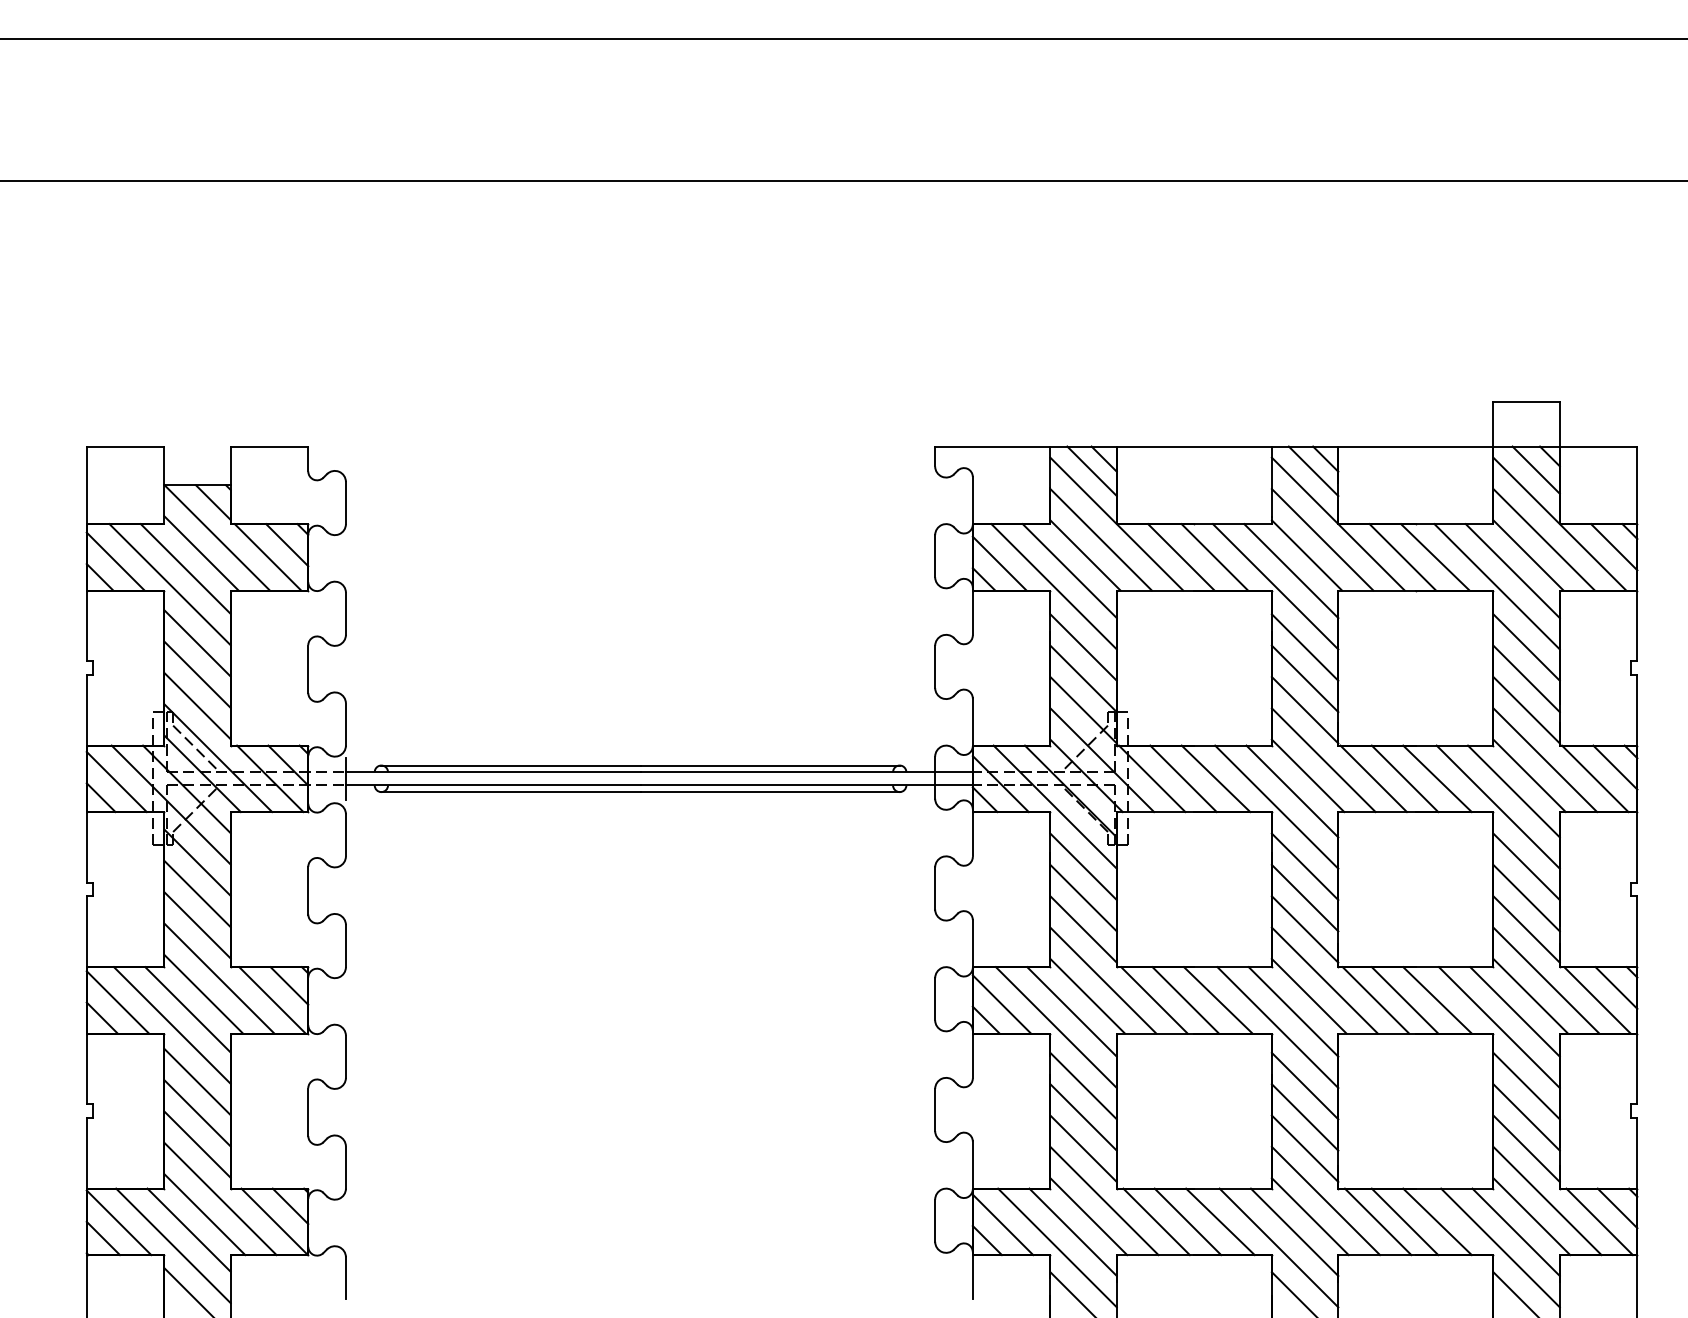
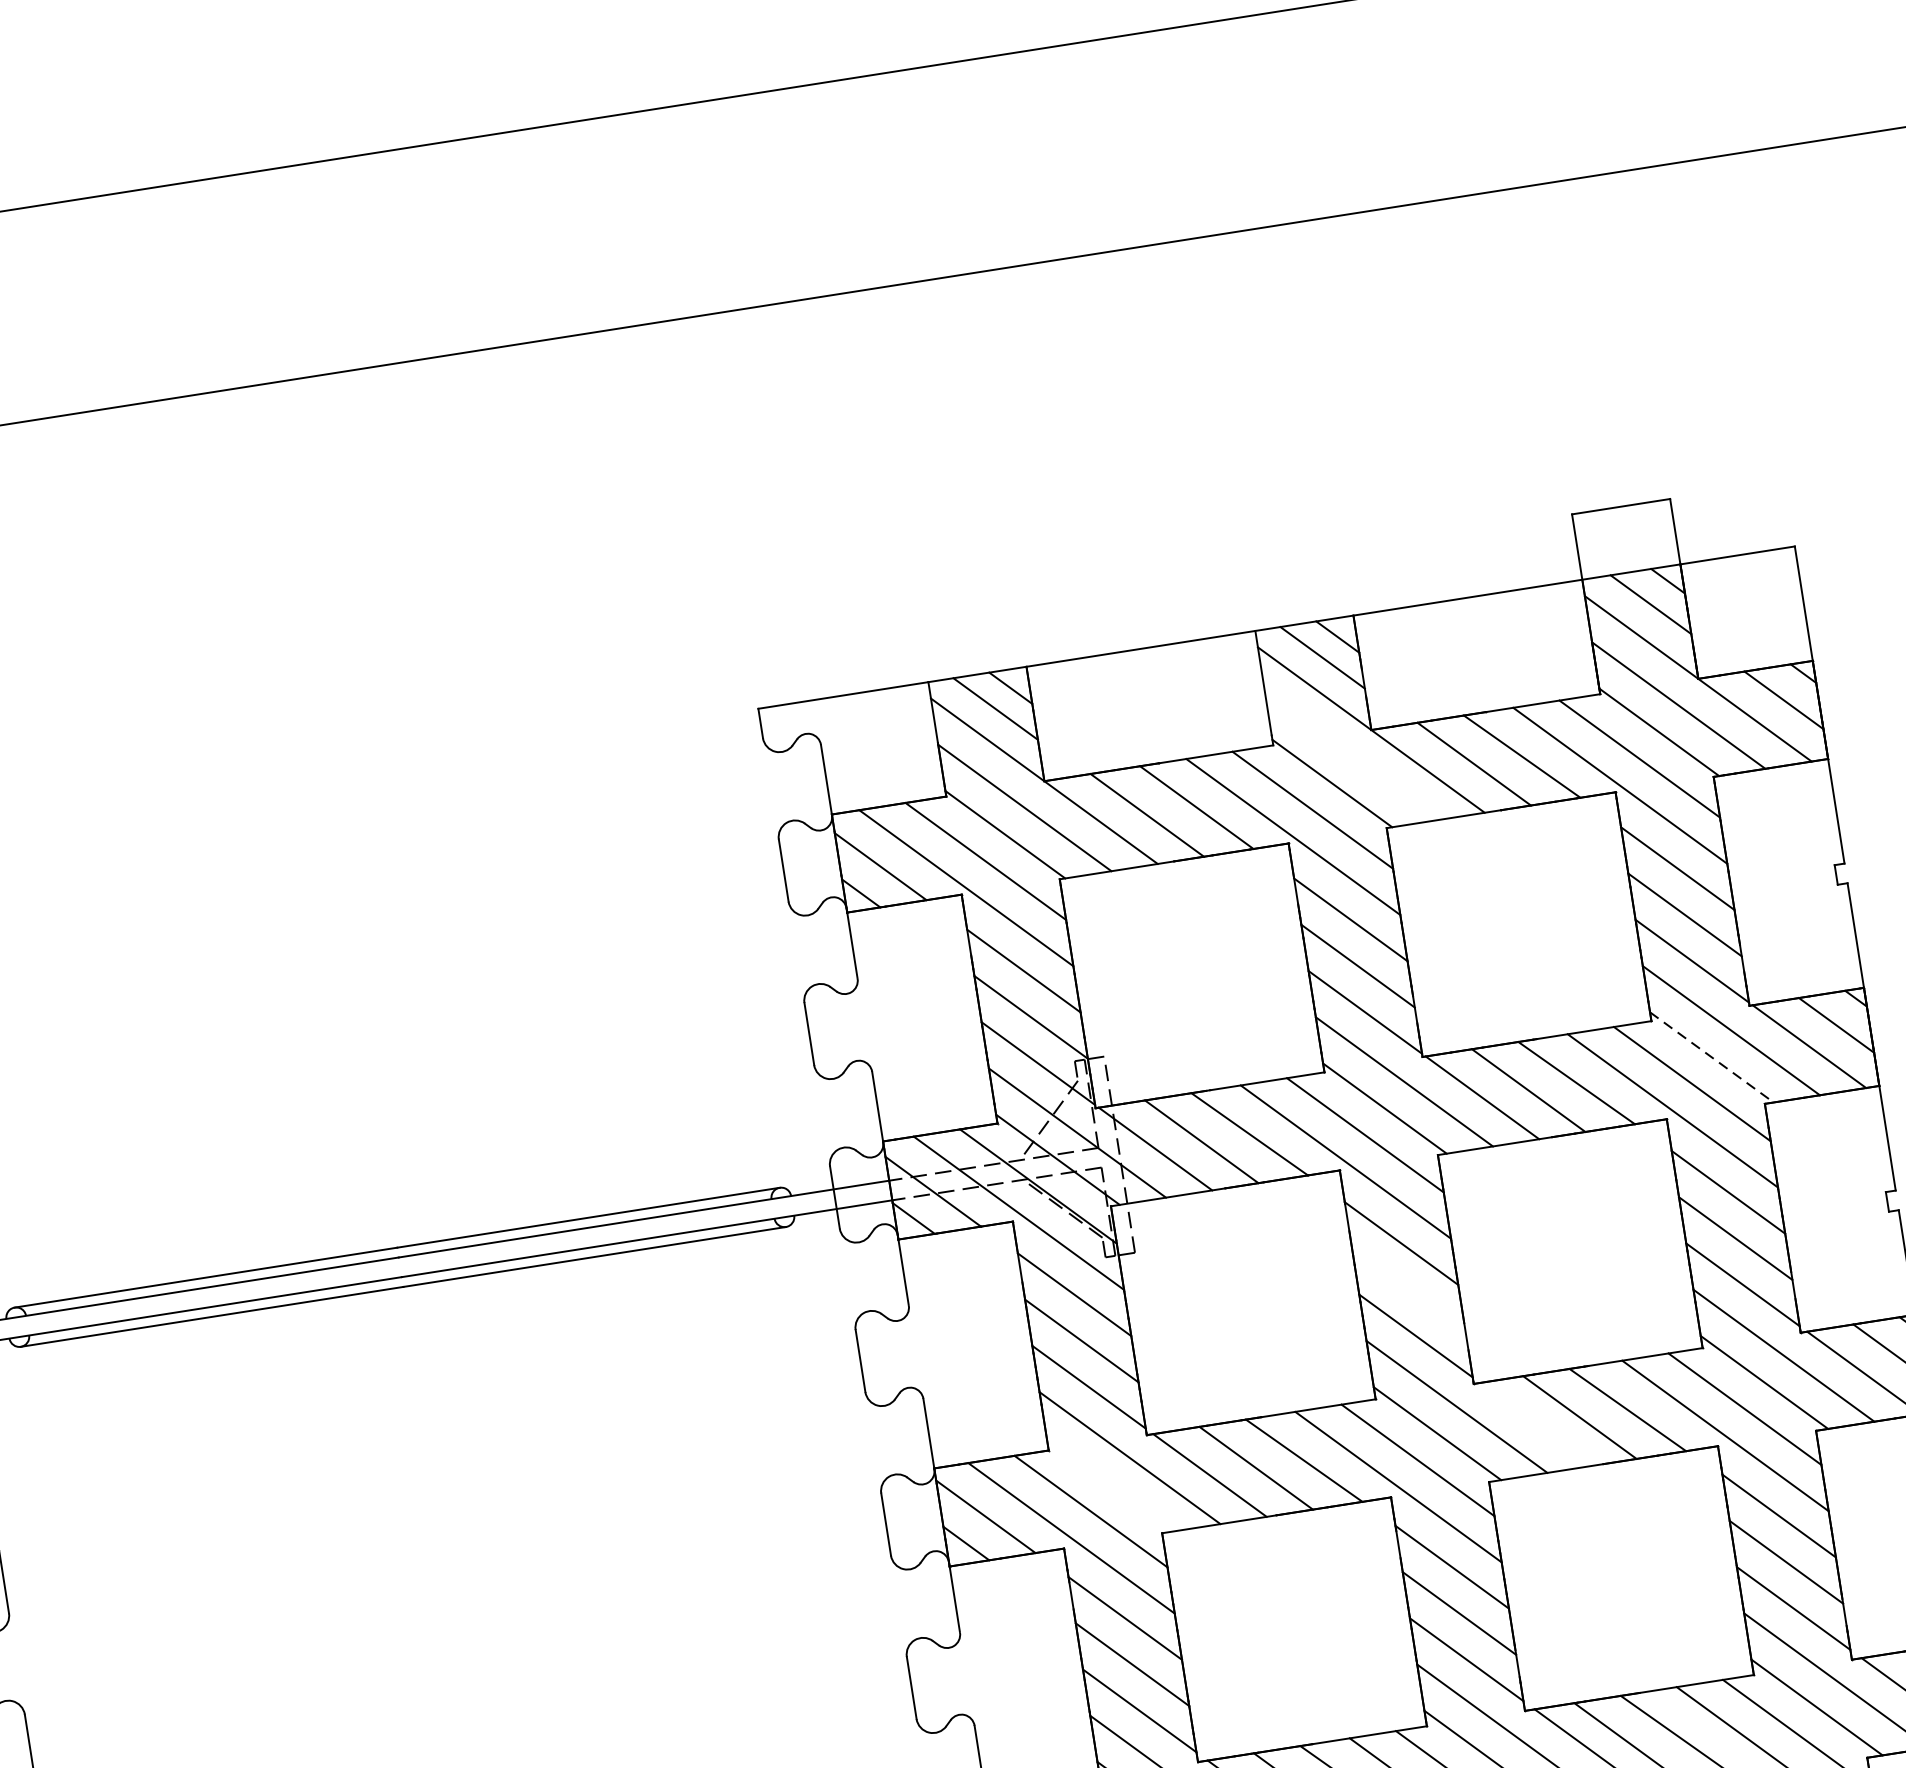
line: (1322, 539) -> (1351, 756), removed
line: (1529, 776) -> (1711, 1058), solid -> dashed
line: (1304, 897) -> (1407, 1289), removed
line: (1087, 995) -> (1110, 1483), removed
line: (1375, 1000) -> (1536, 1424), removed

